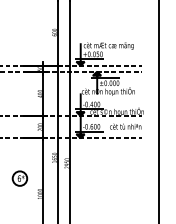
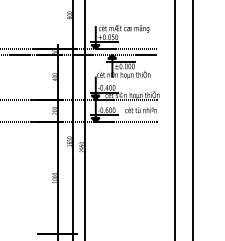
part: (19, 178) -> (34, 162), removed

